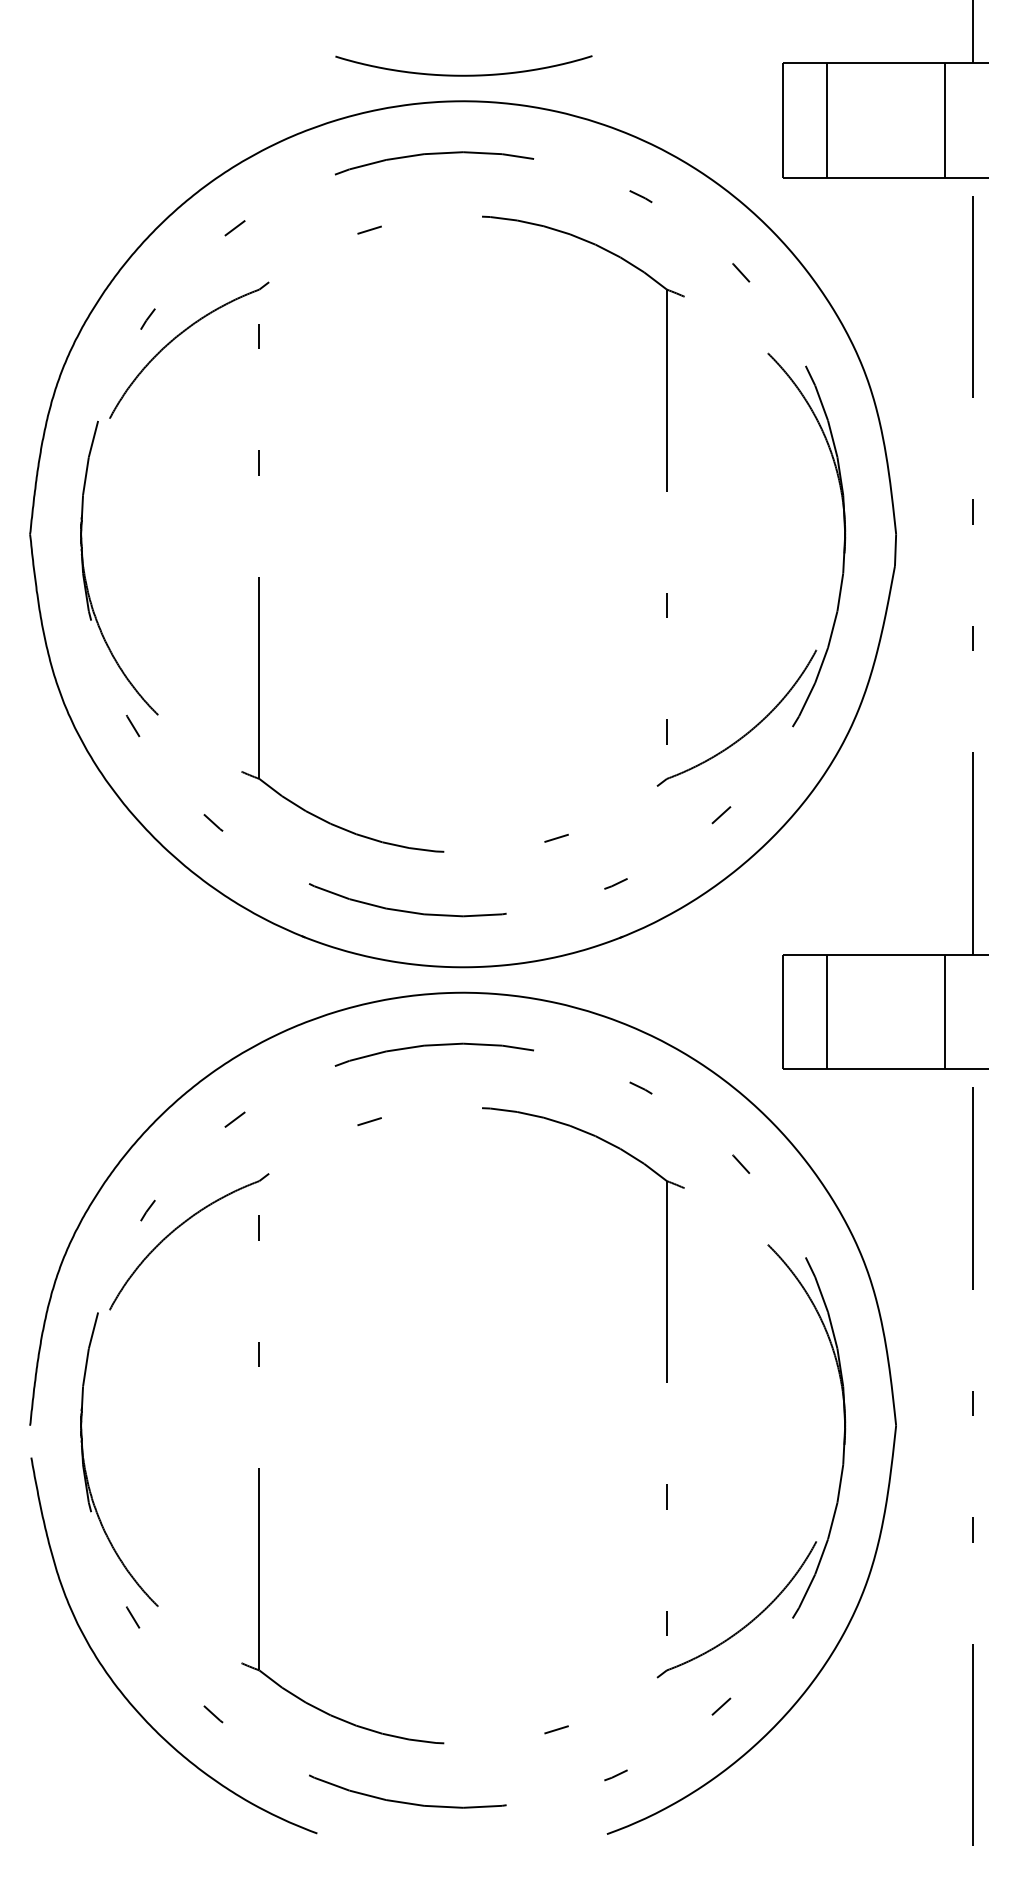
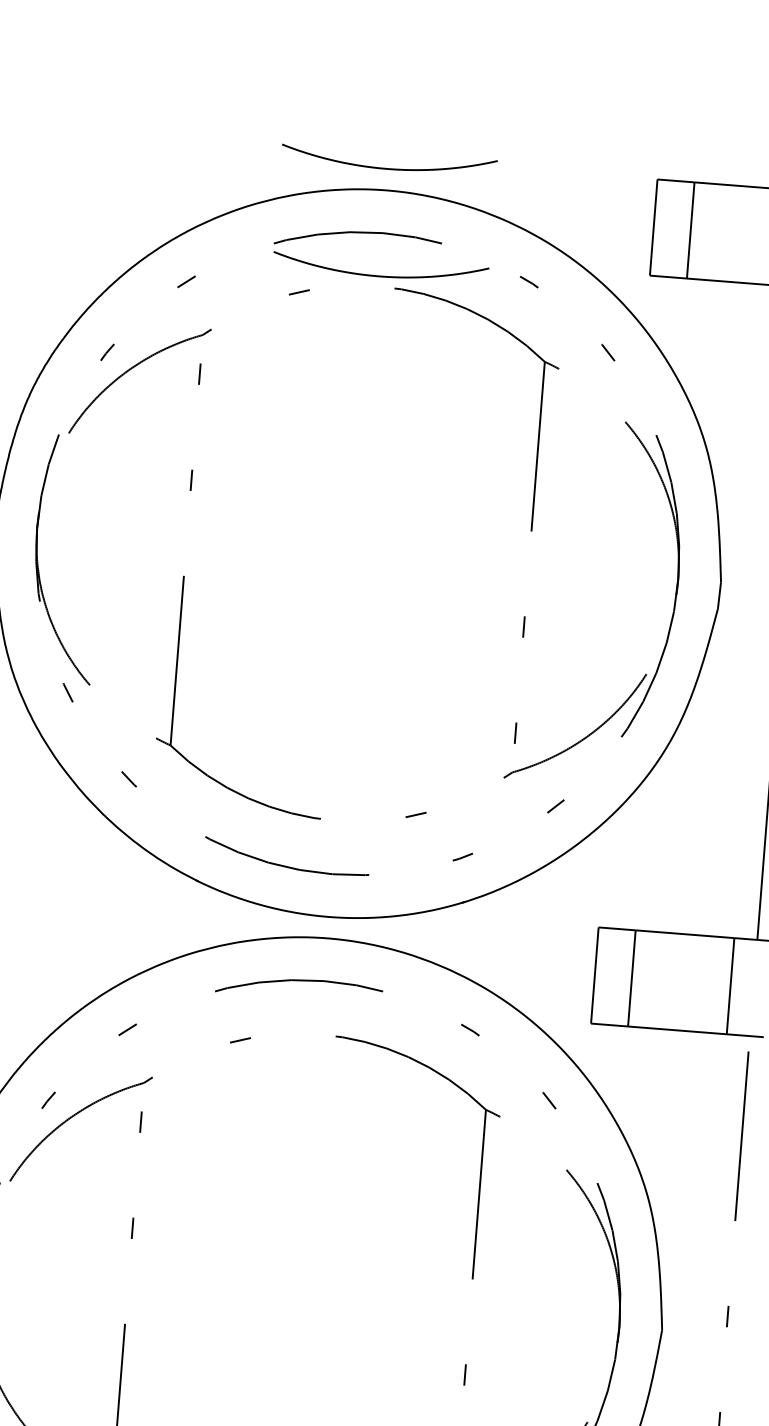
curve: (463, 202) -> (379, 275), added

